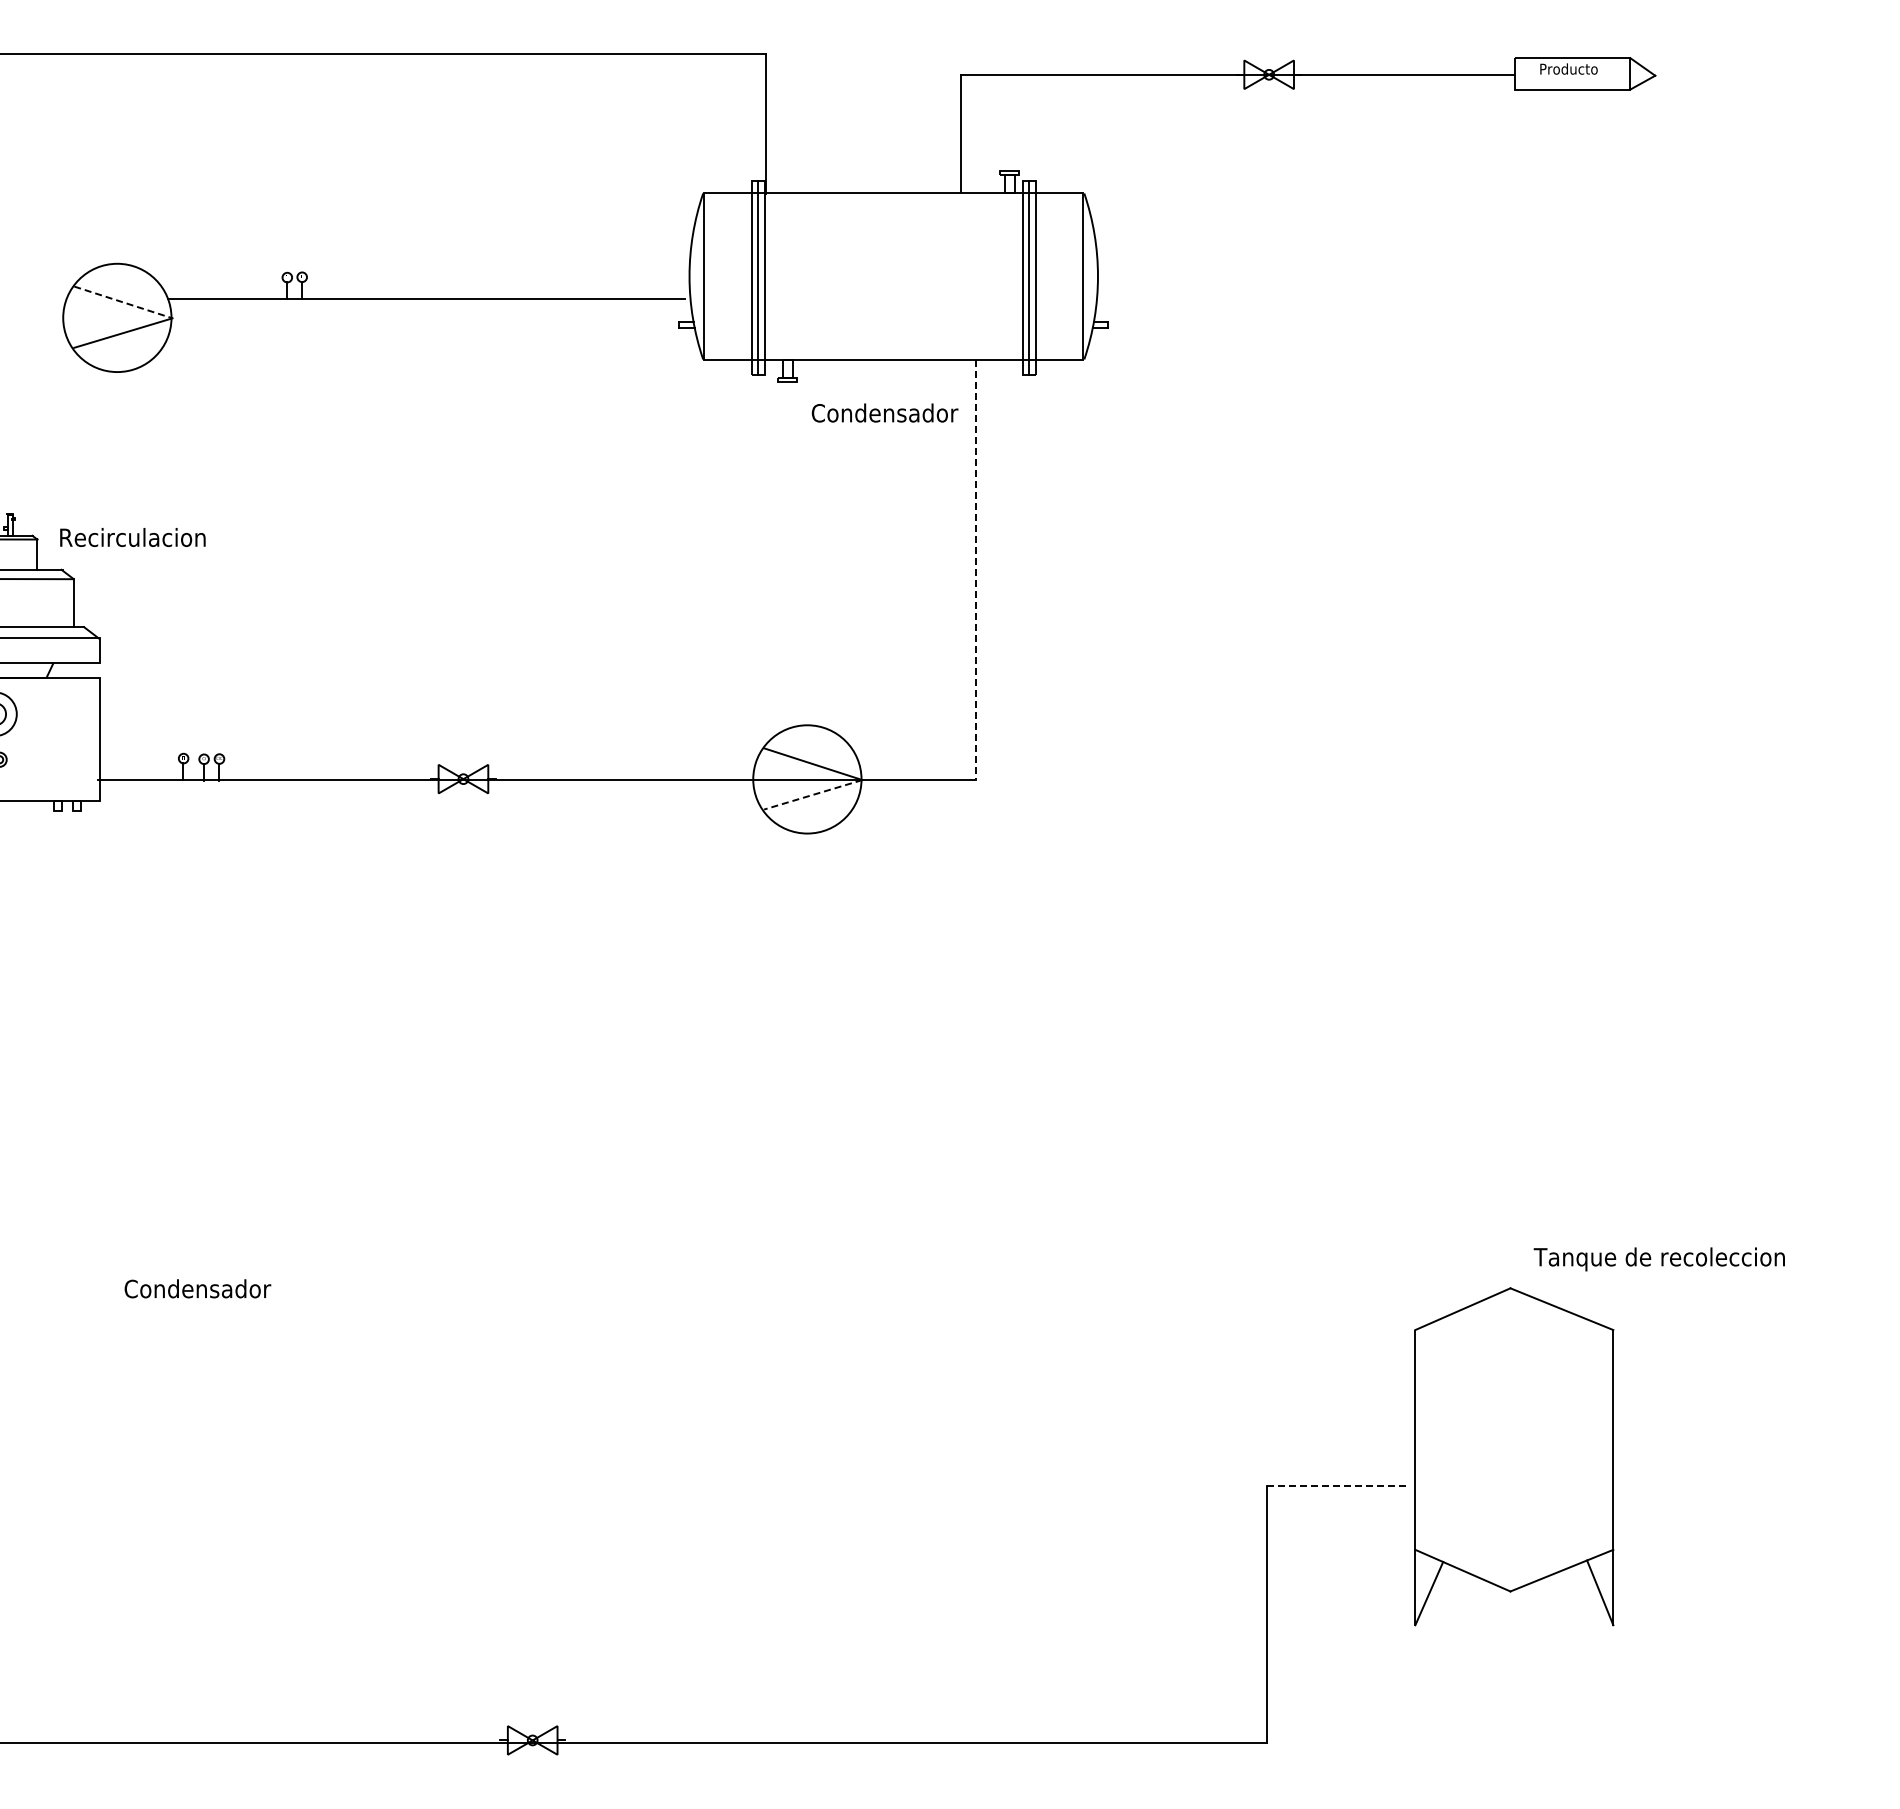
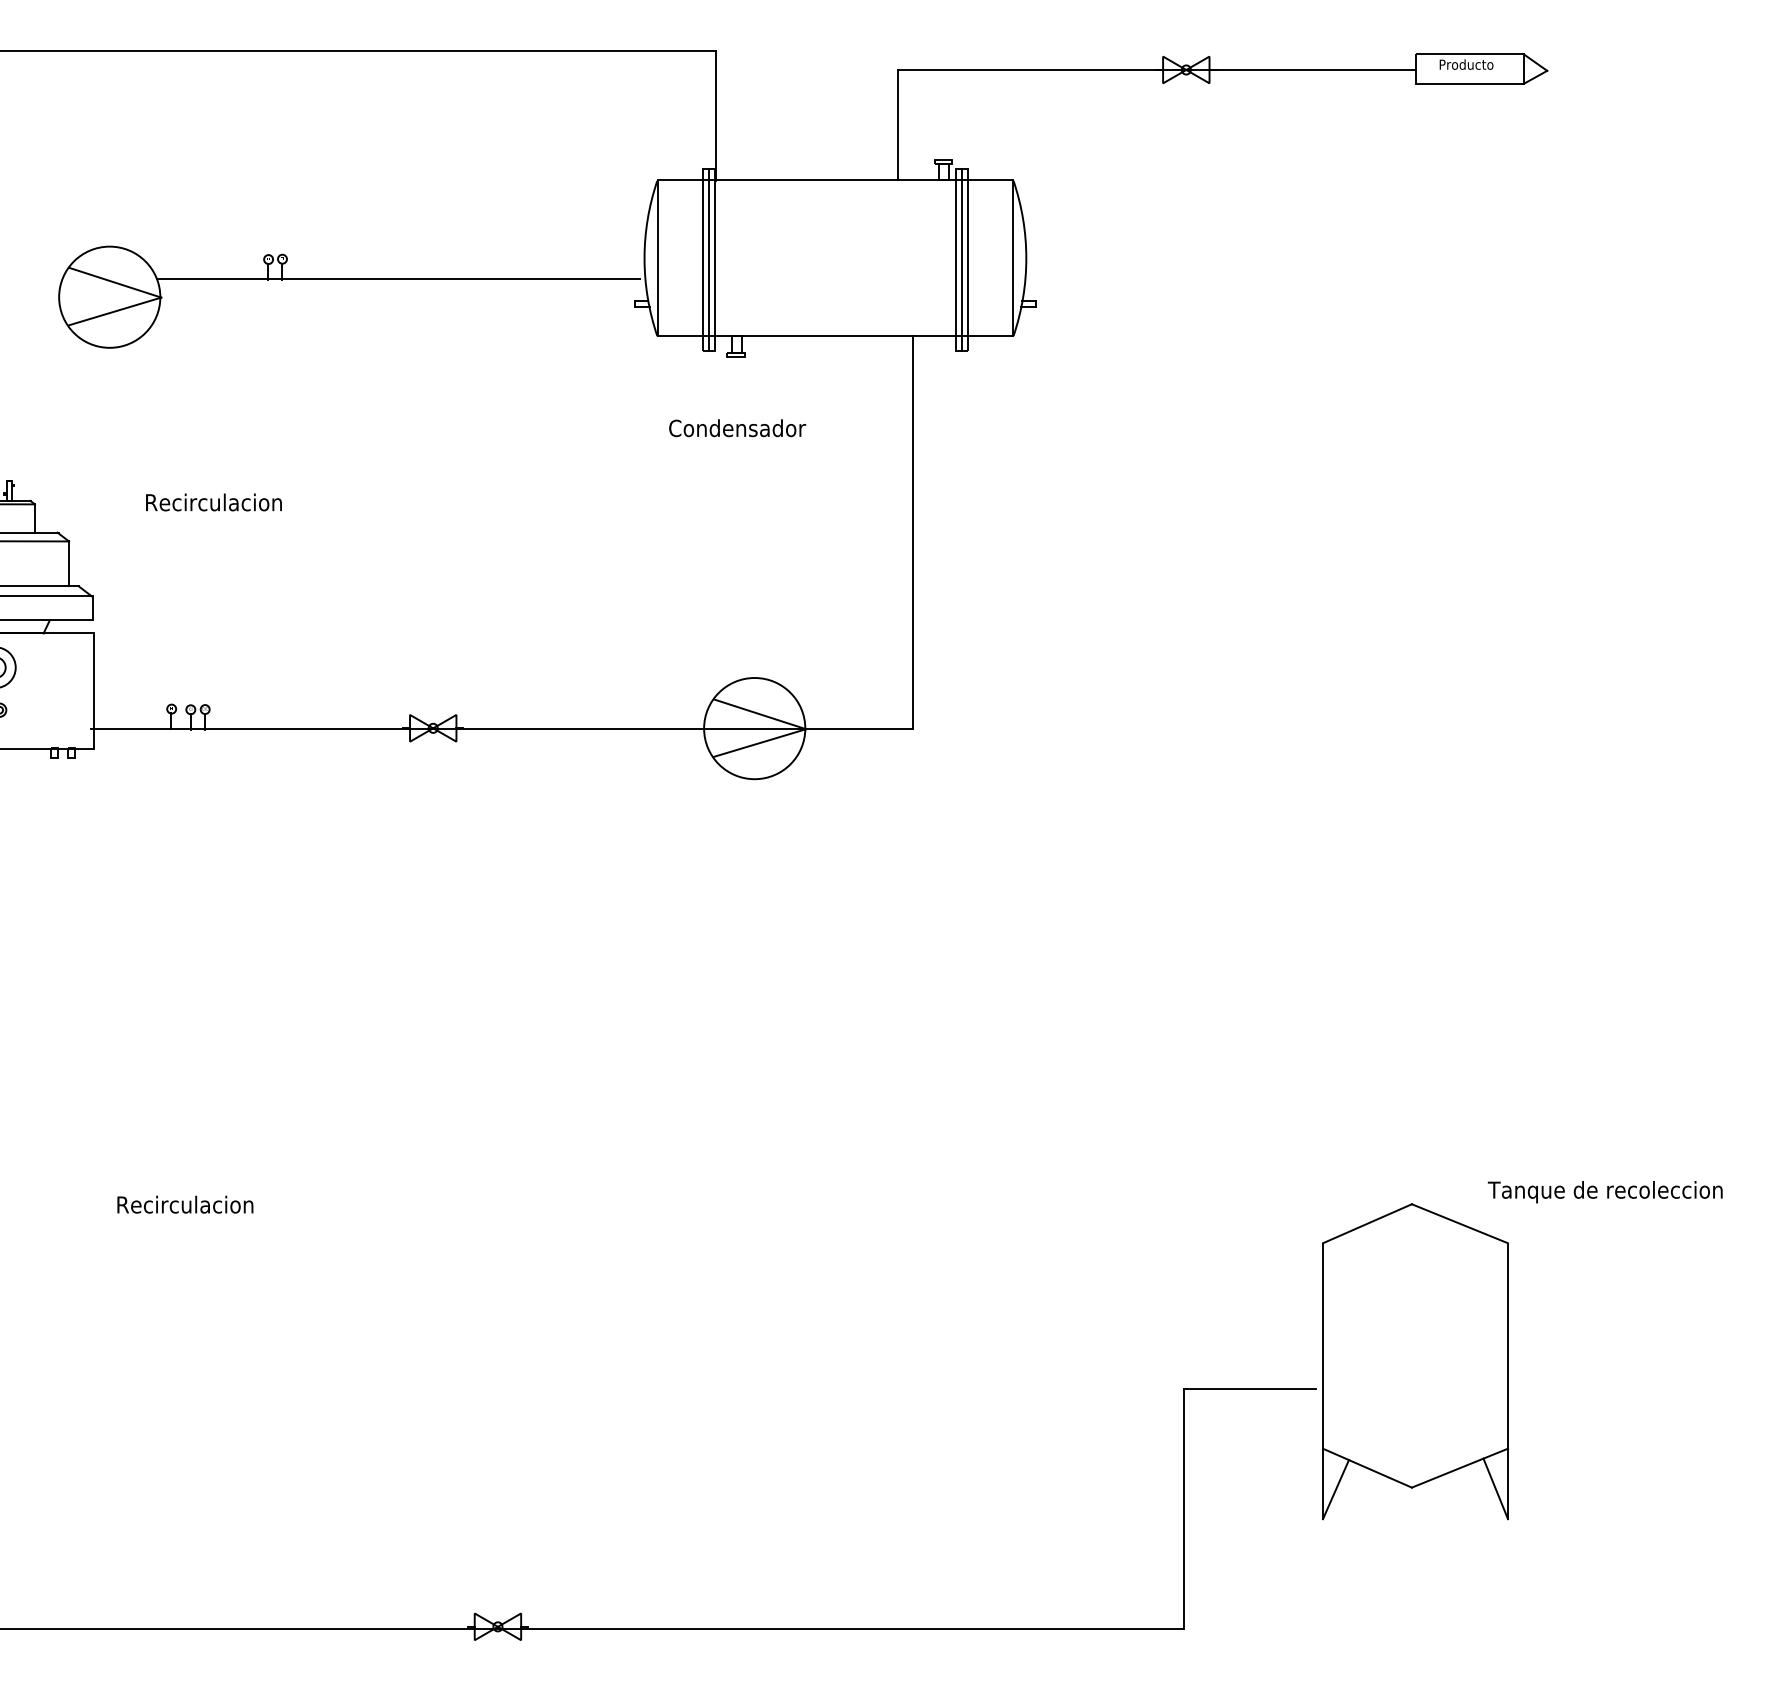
line: (123, 302) -> (115, 282), dashed -> solid
text: (884, 412) -> (737, 427), moved
text: (132, 537) -> (213, 502), moved
line: (976, 569) -> (912, 532), dashed -> solid
line: (812, 794) -> (759, 742), dashed -> solid
text: (1658, 1259) -> (1604, 1192), moved
text: (197, 1288) -> (184, 1204), Condensador -> Recirculacion
line: (1337, 1485) -> (1250, 1388), dashed -> solid

